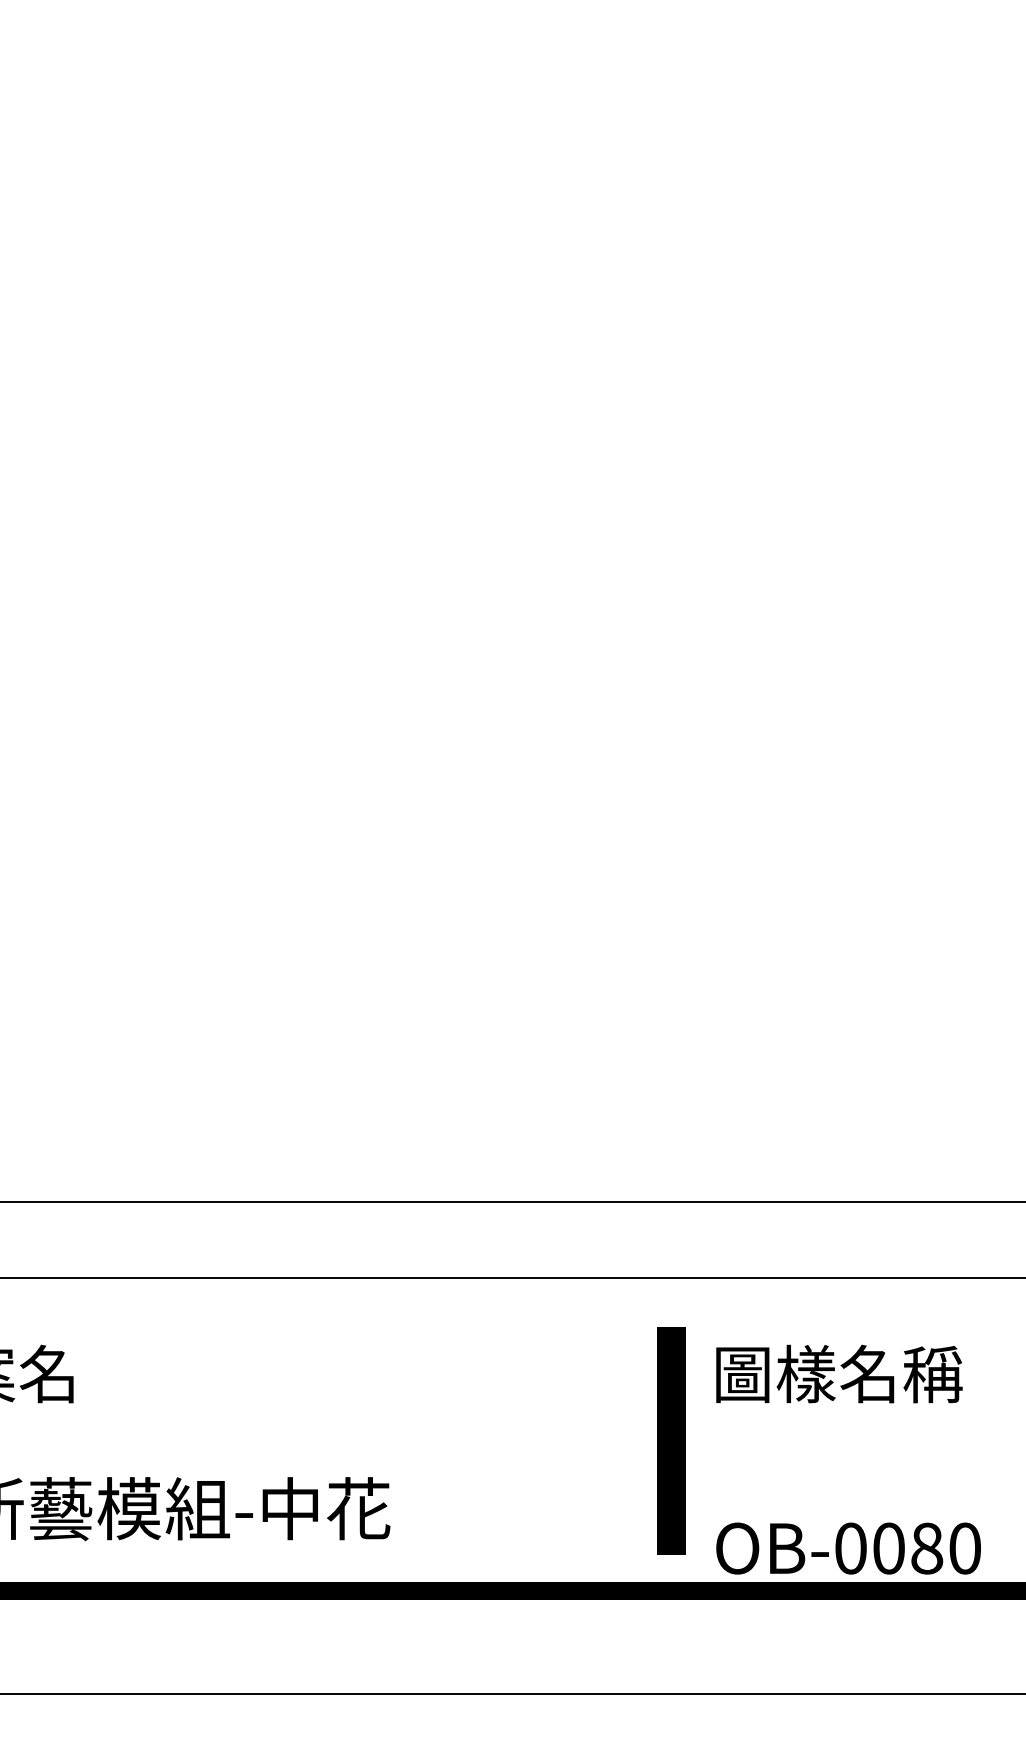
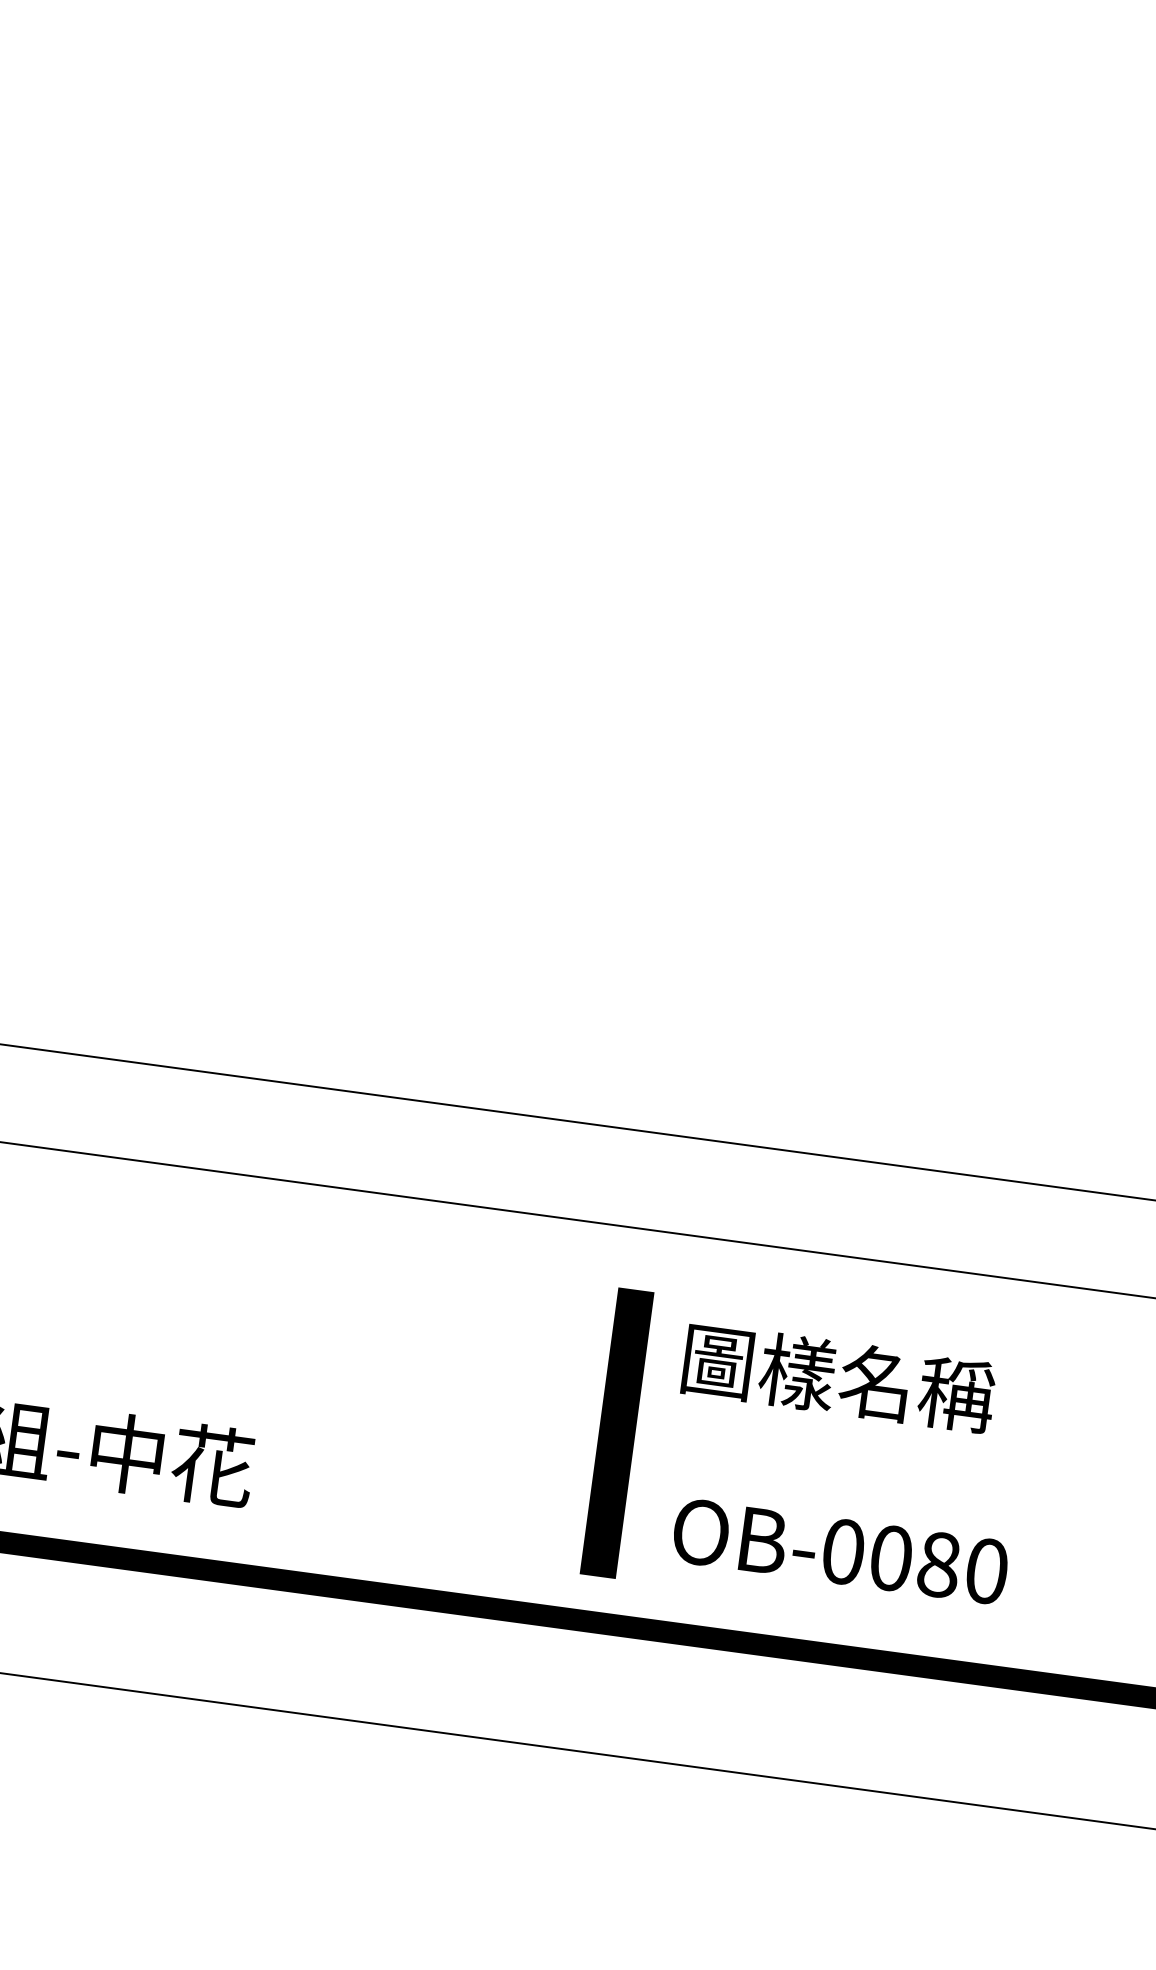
text: (848, 1548) -> (840, 1551), moved

